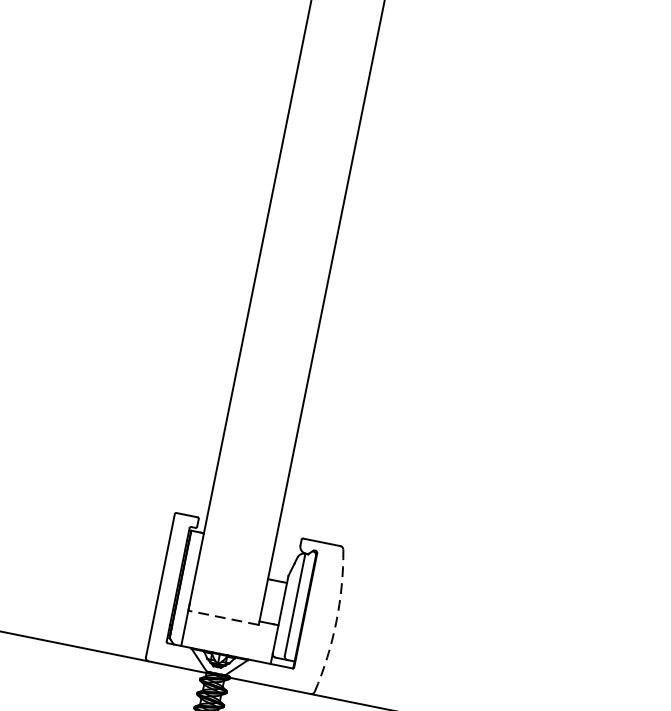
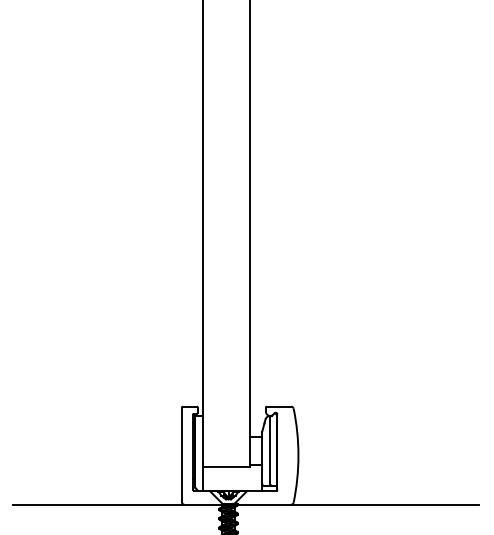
line: (222, 617) -> (225, 467), dashed -> solid
arc: (336, 622) -> (298, 455), dashed -> solid

